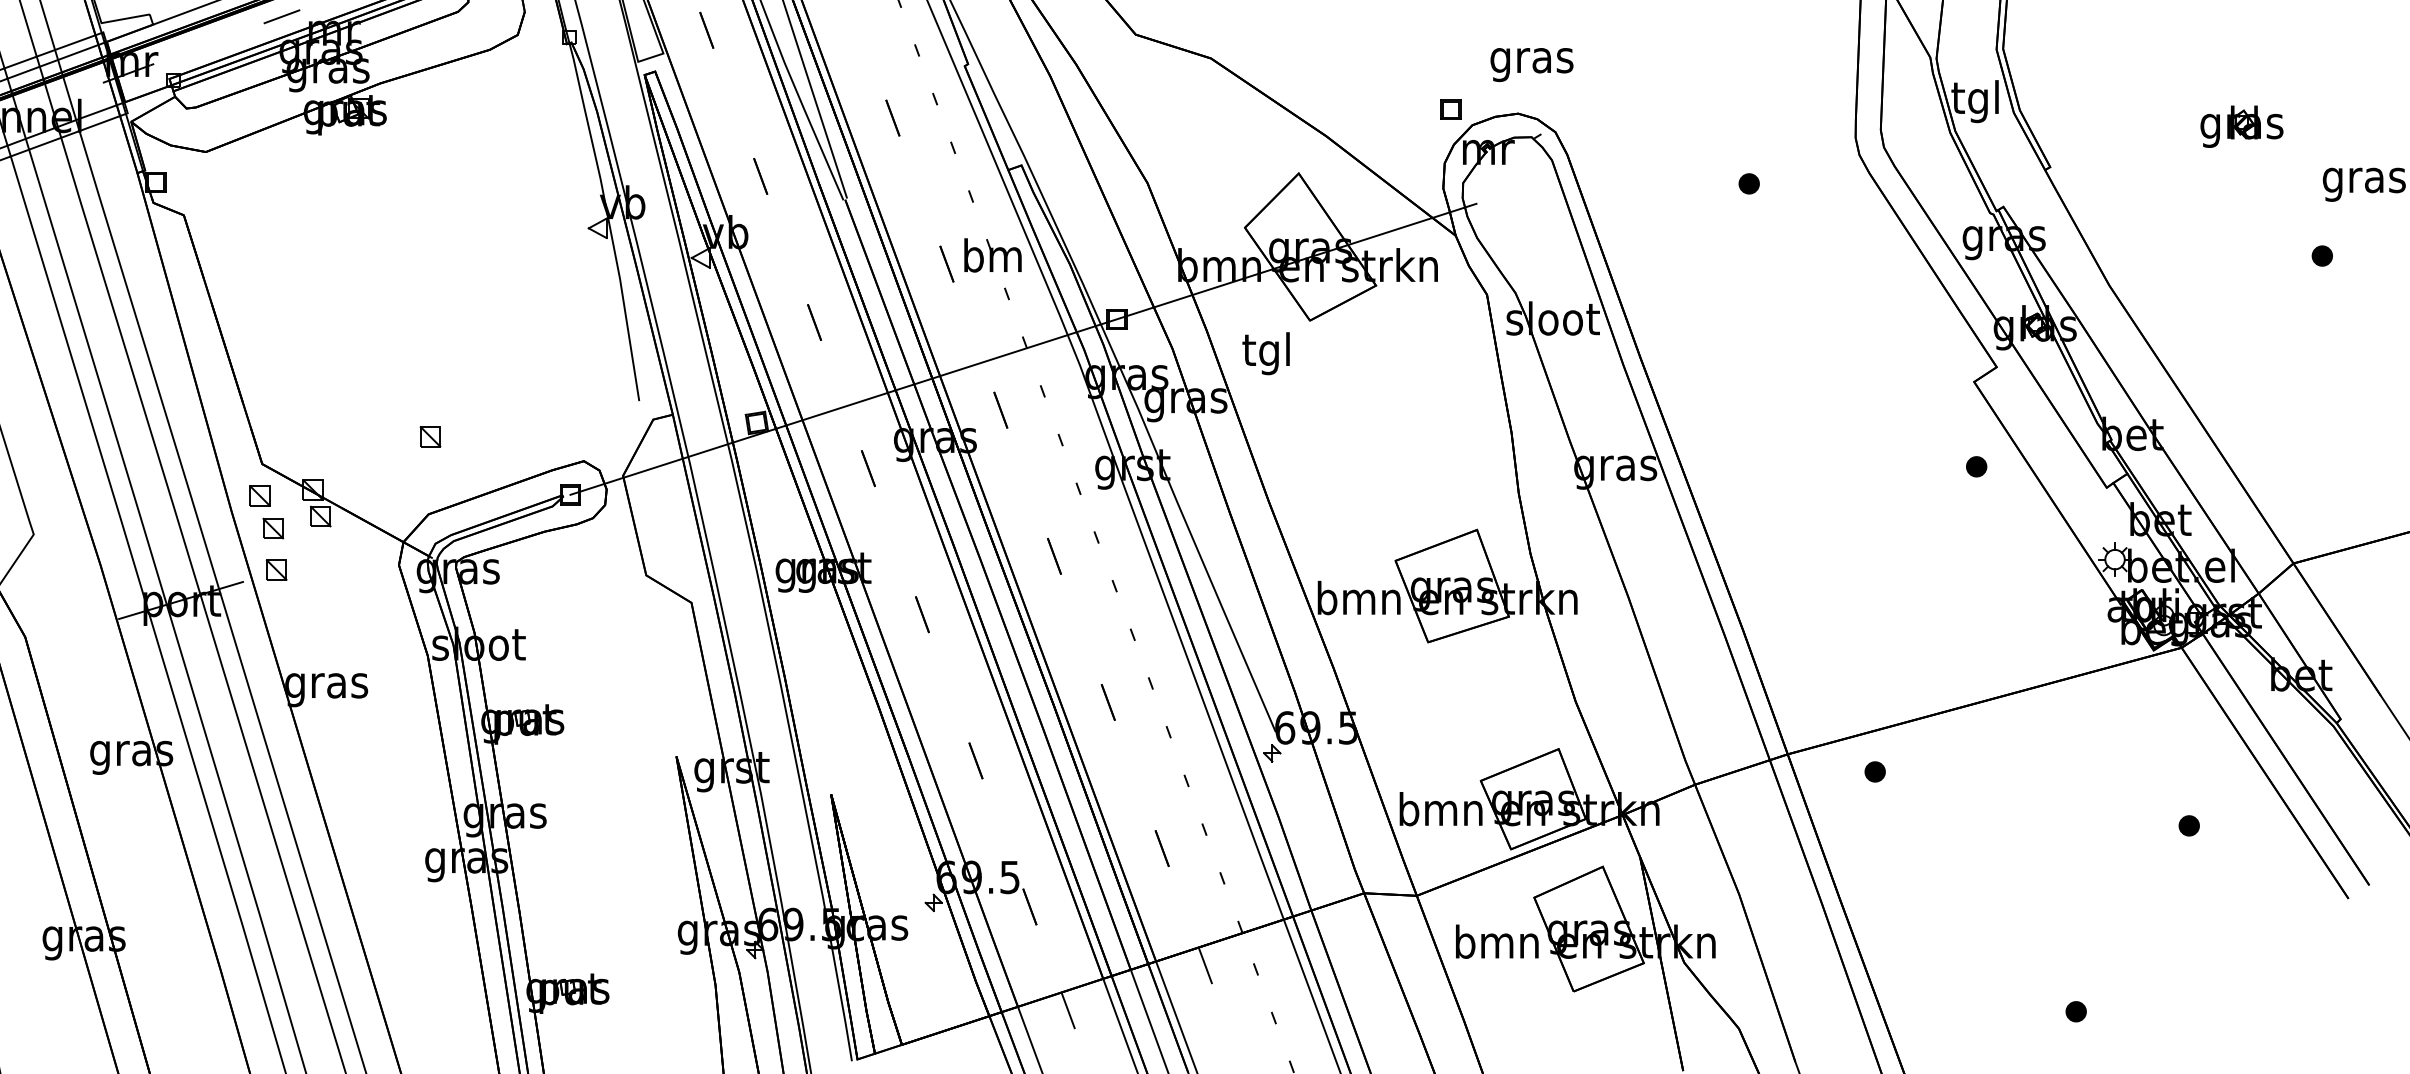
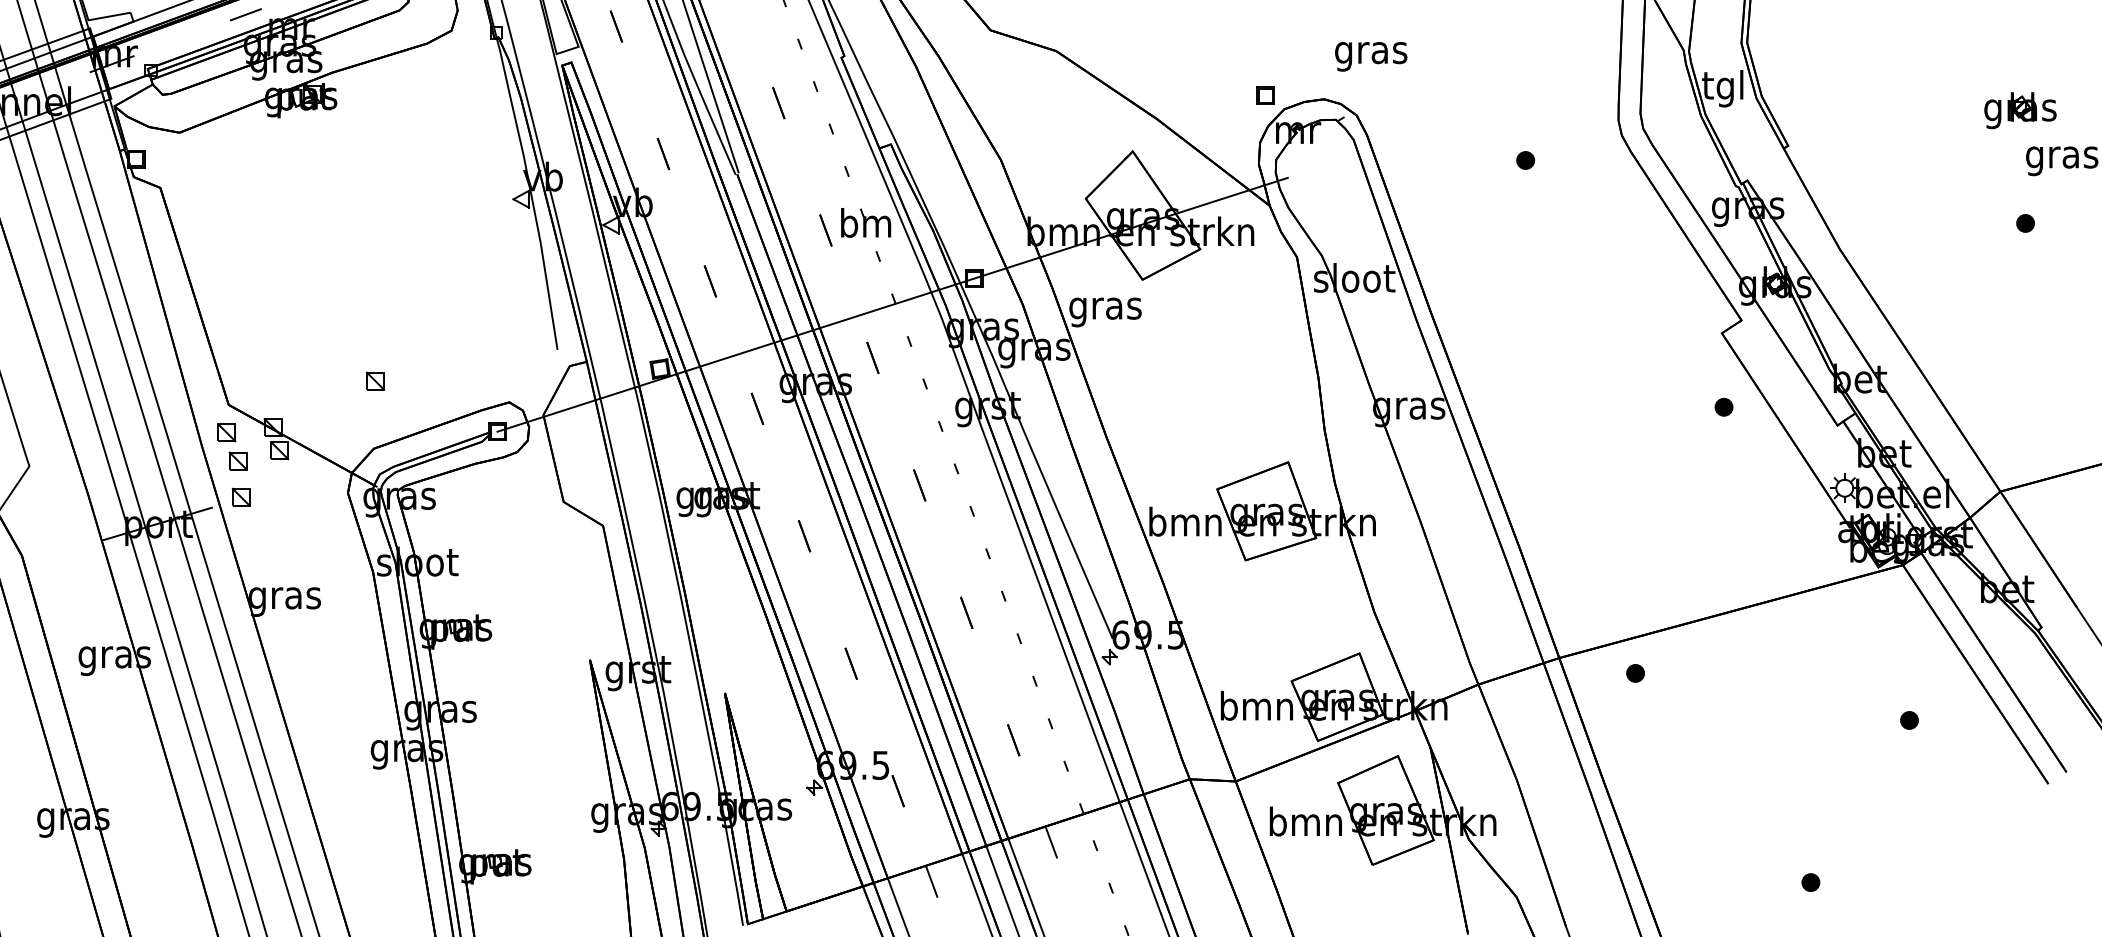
text: (1532, 64) -> (1371, 56), moved
part: (2242, 126) -> (2020, 110), moved
text: (1267, 353) -> (1105, 308), tgl -> gras

